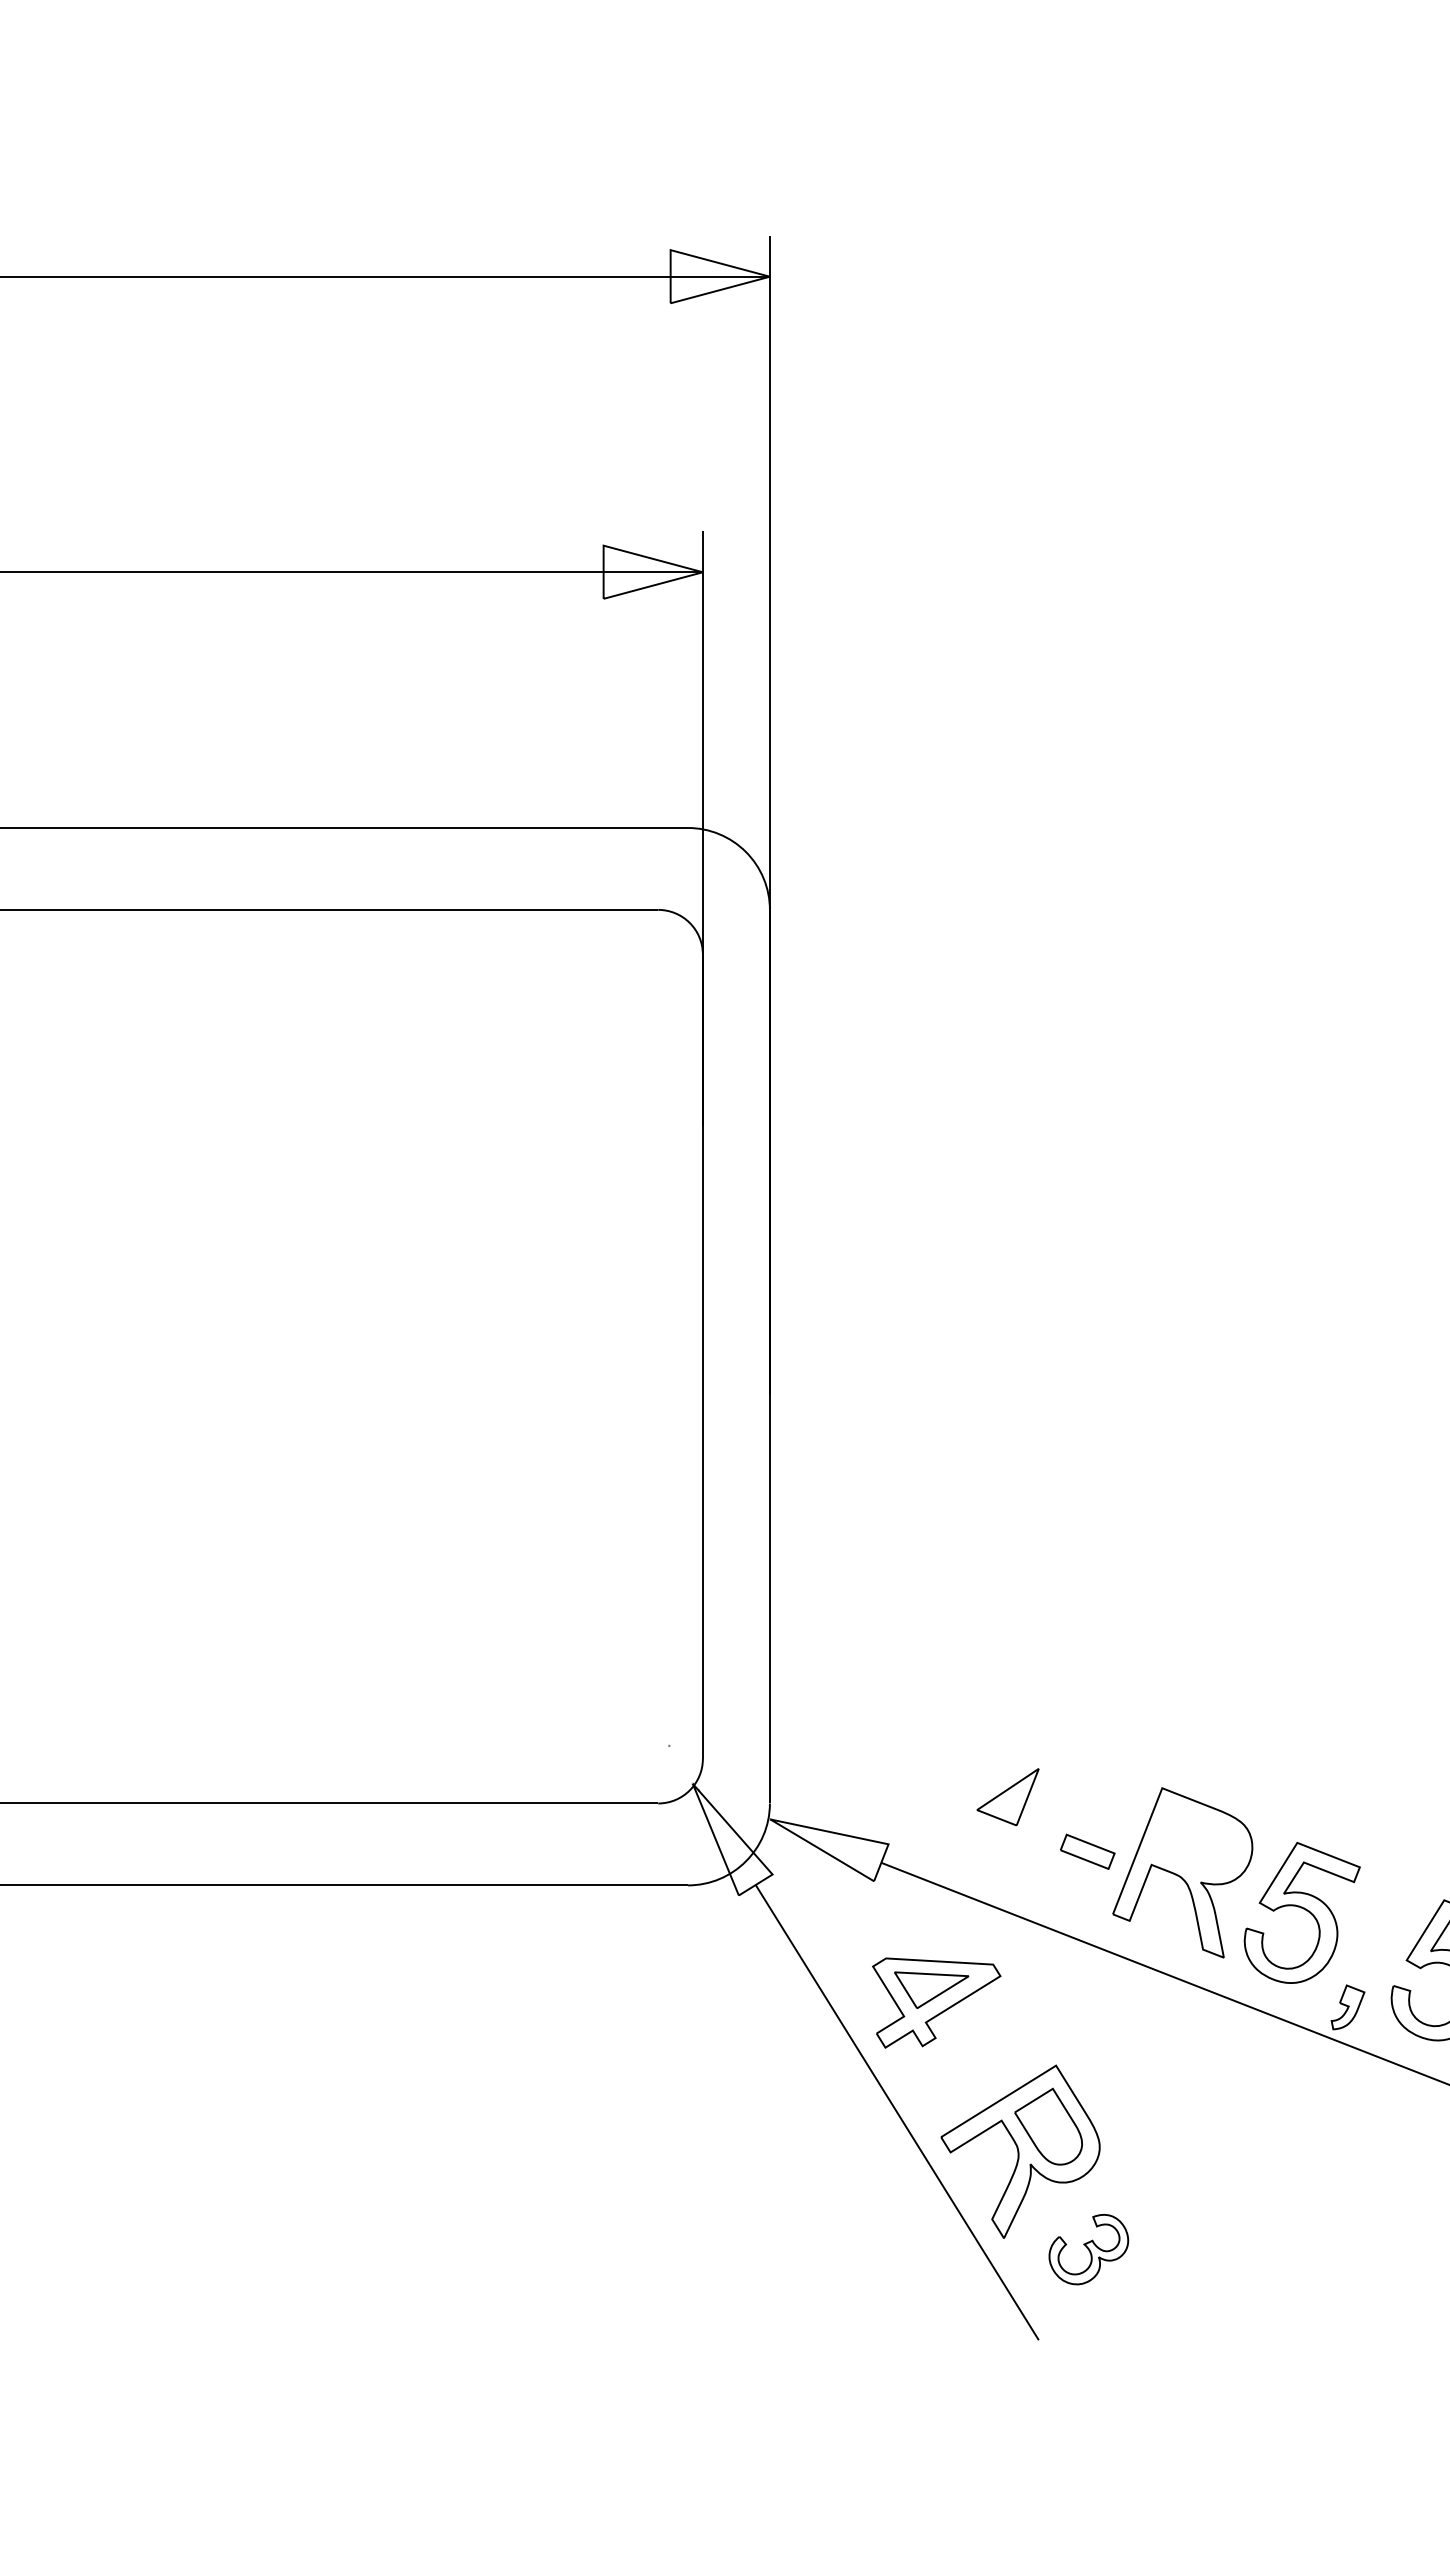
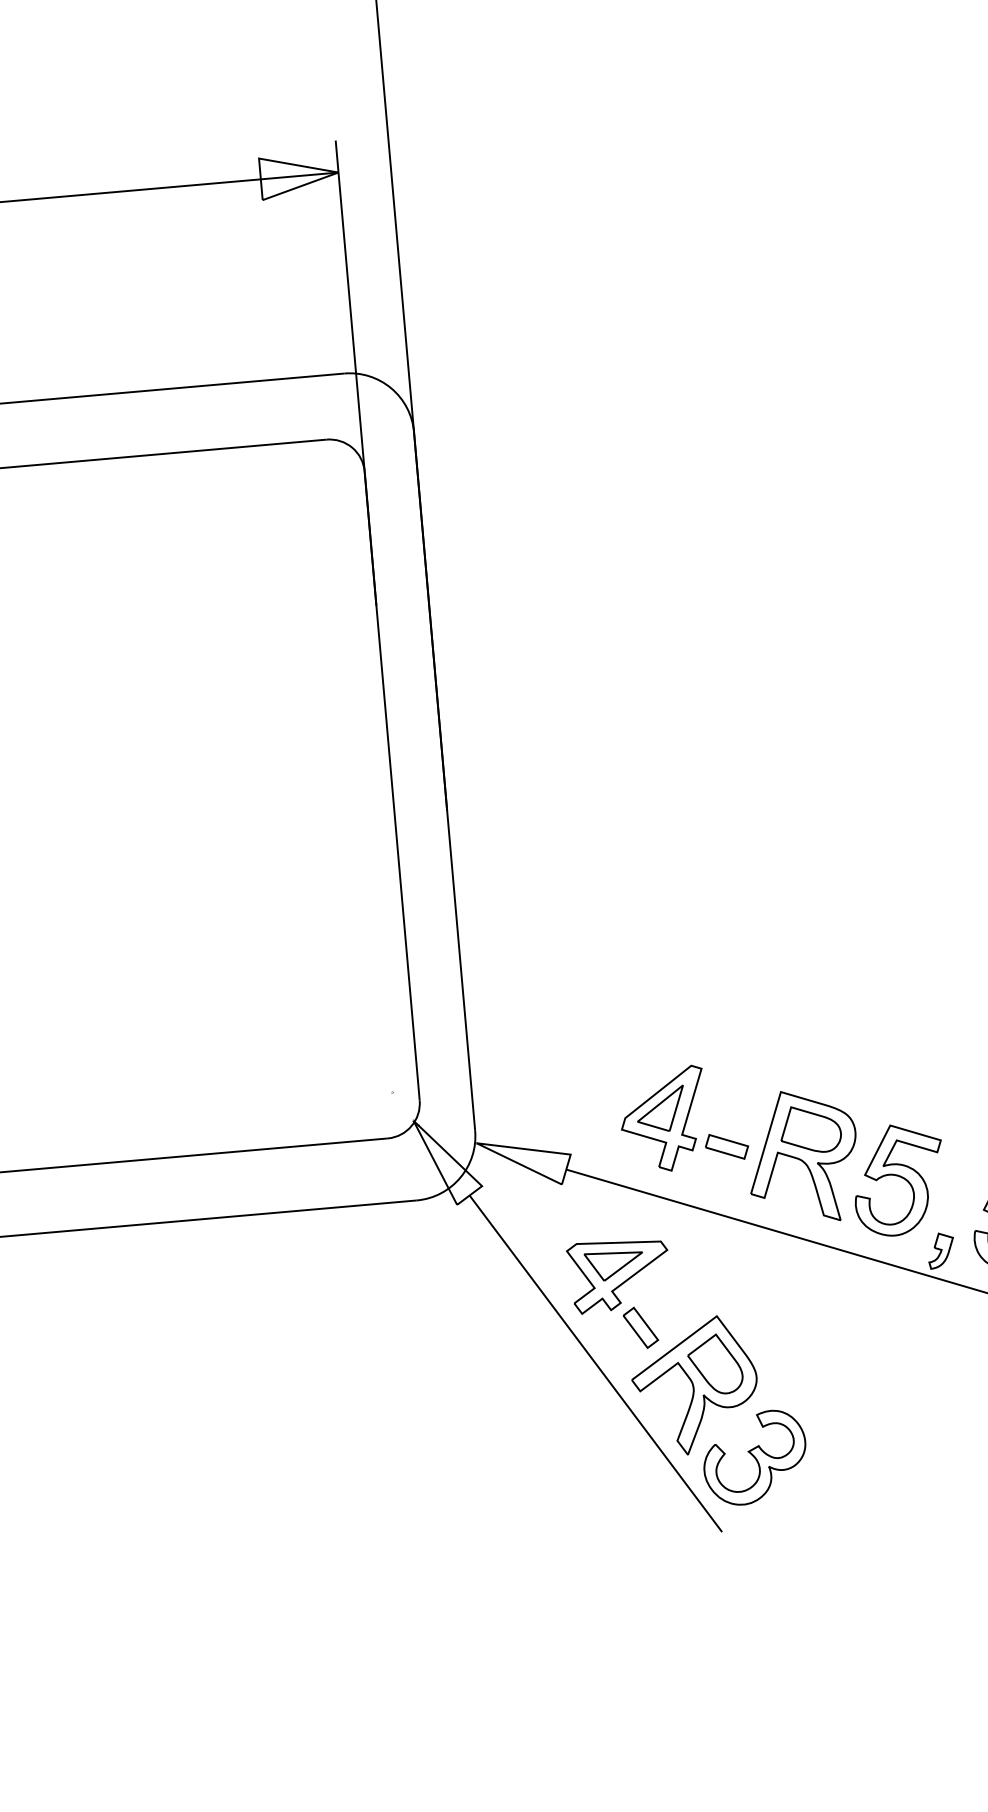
part: (1010, 1810) -> (663, 1119), added
part: (1195, 1838) -> (810, 1129), added
part: (958, 2071) -> (640, 1327), added
part: (1088, 2249) -> (754, 1457), size x1.67

